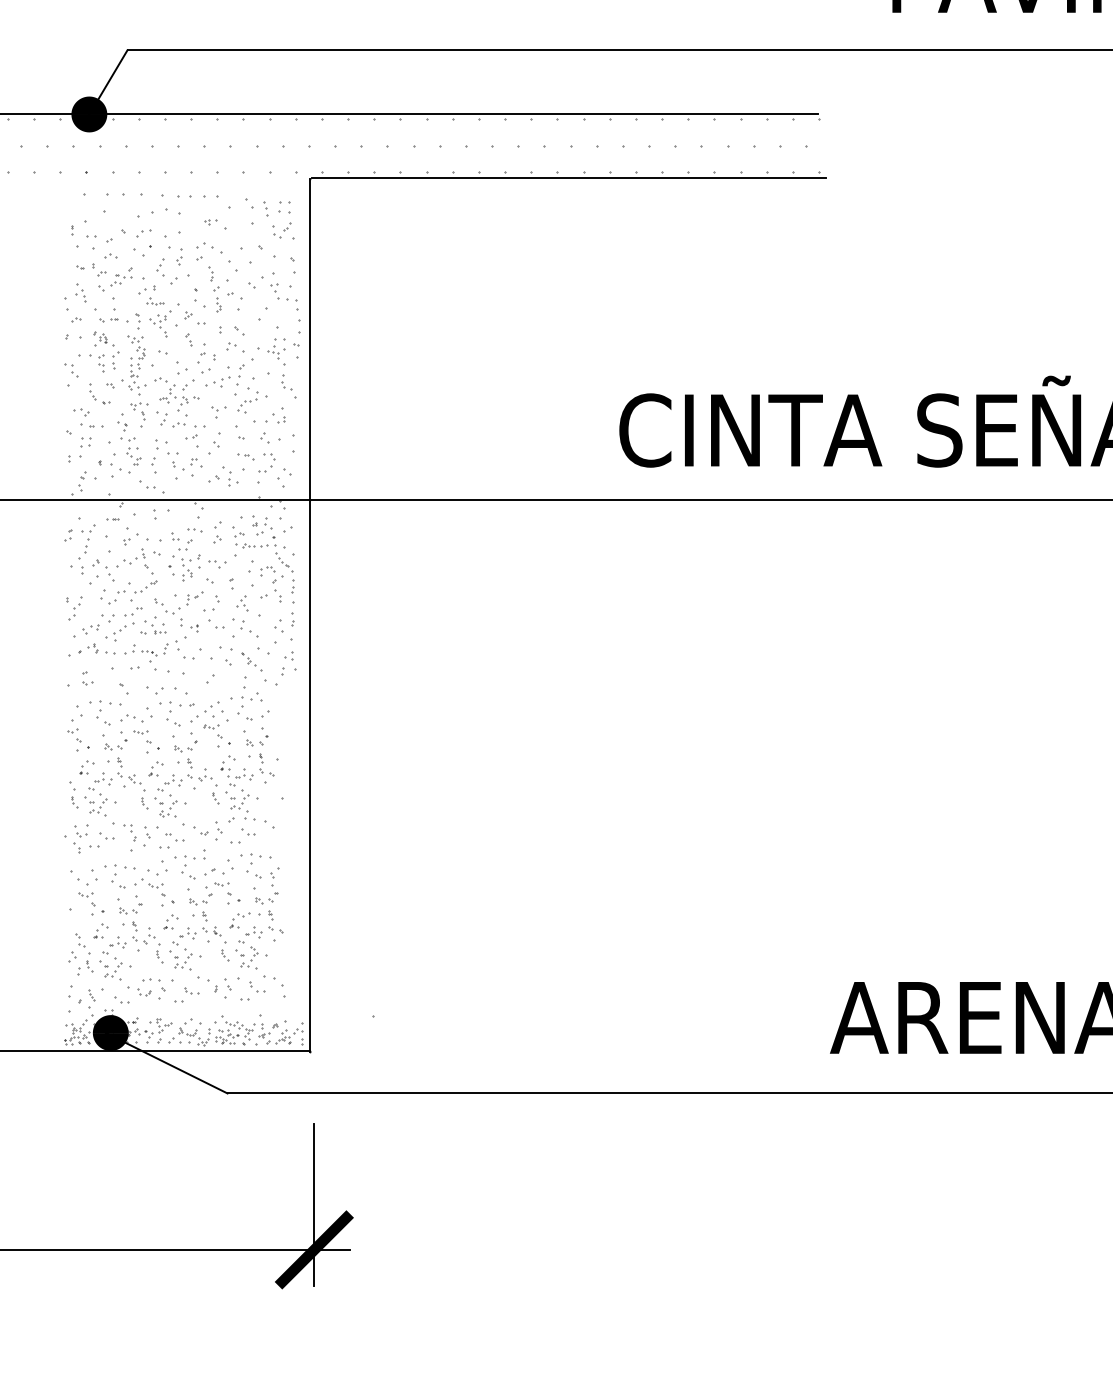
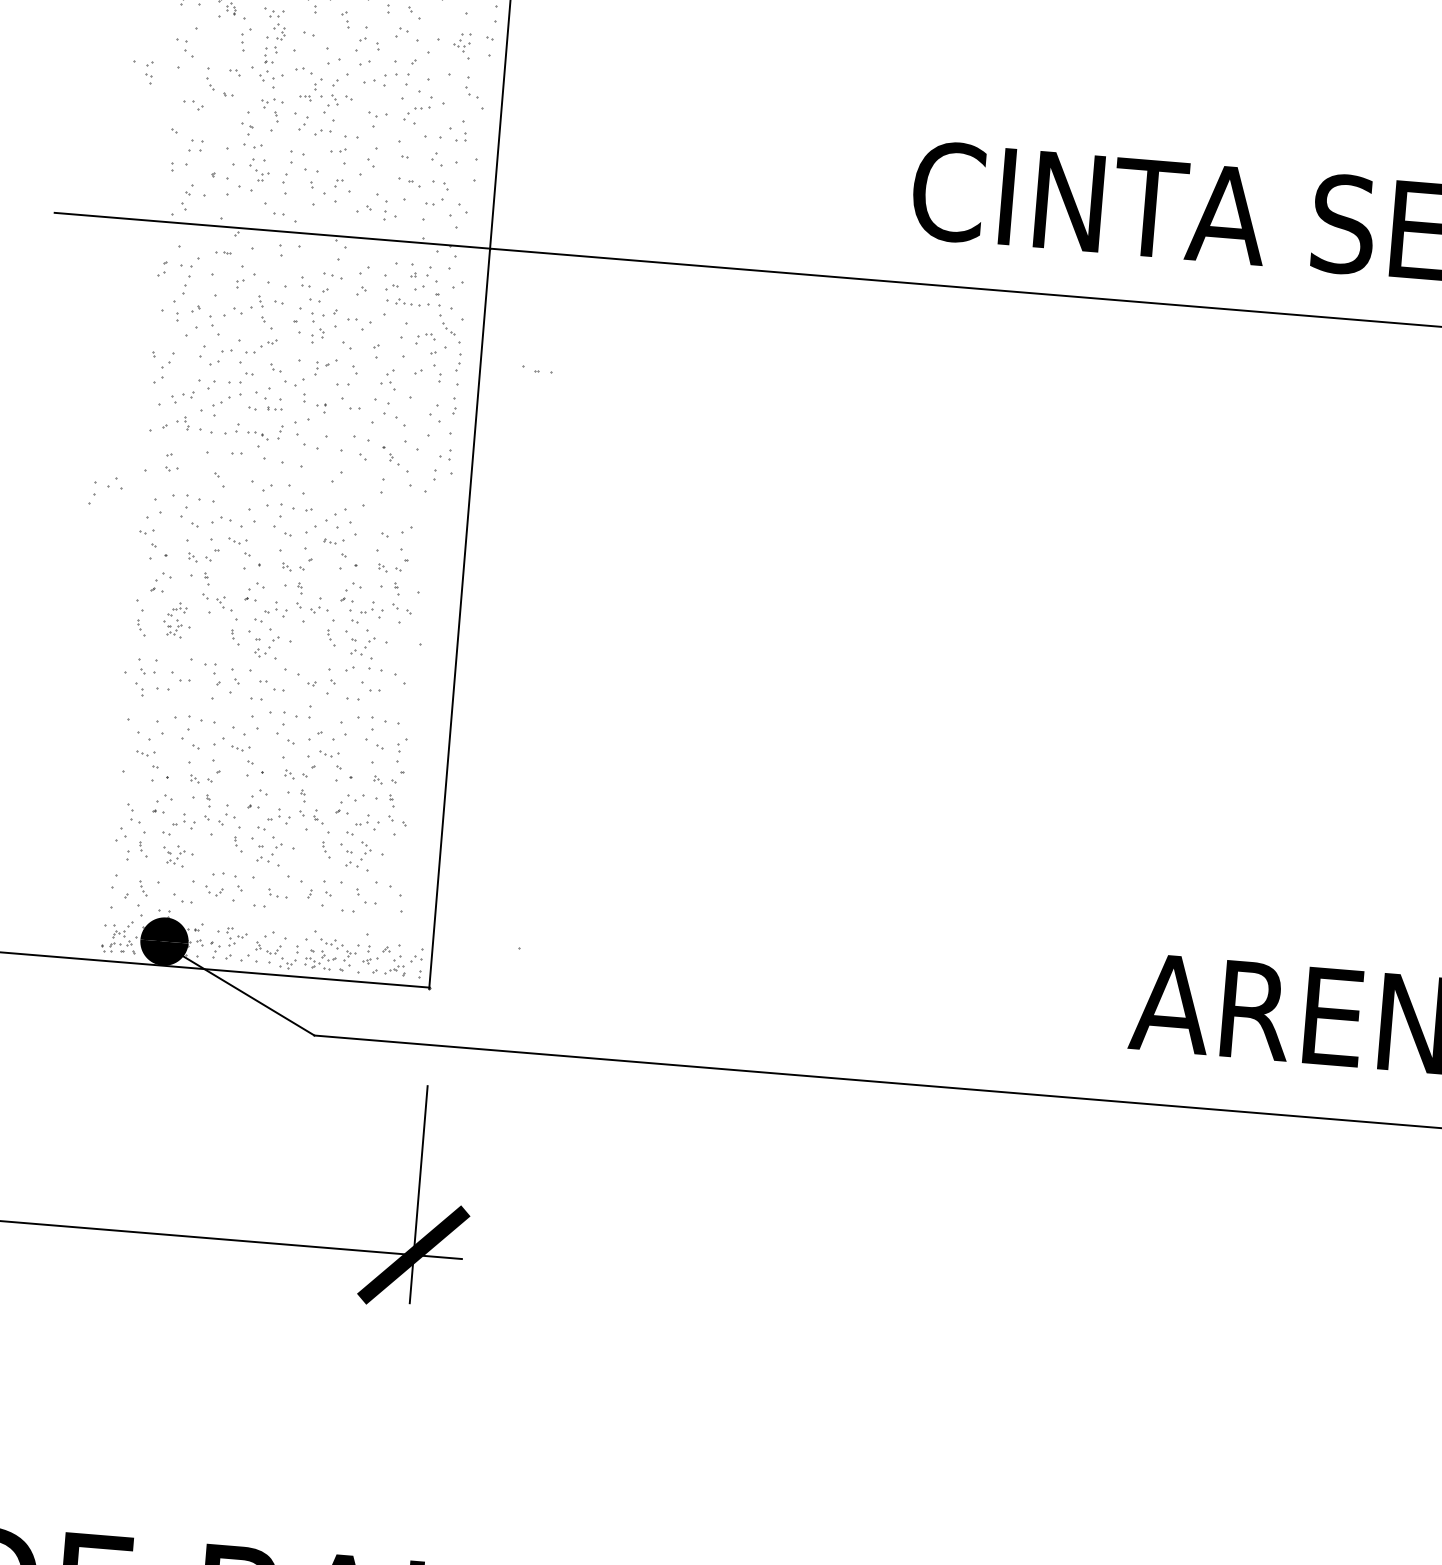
part: (276, 351) -> (462, 45), size x0.7
part: (96, 363) -> (142, 72), moved
part: (91, 425) -> (536, 370), moved
part: (249, 703) -> (105, 491), moved
part: (100, 794) -> (176, 620), size x0.6
part: (115, 968) -> (177, 855), size x0.7

